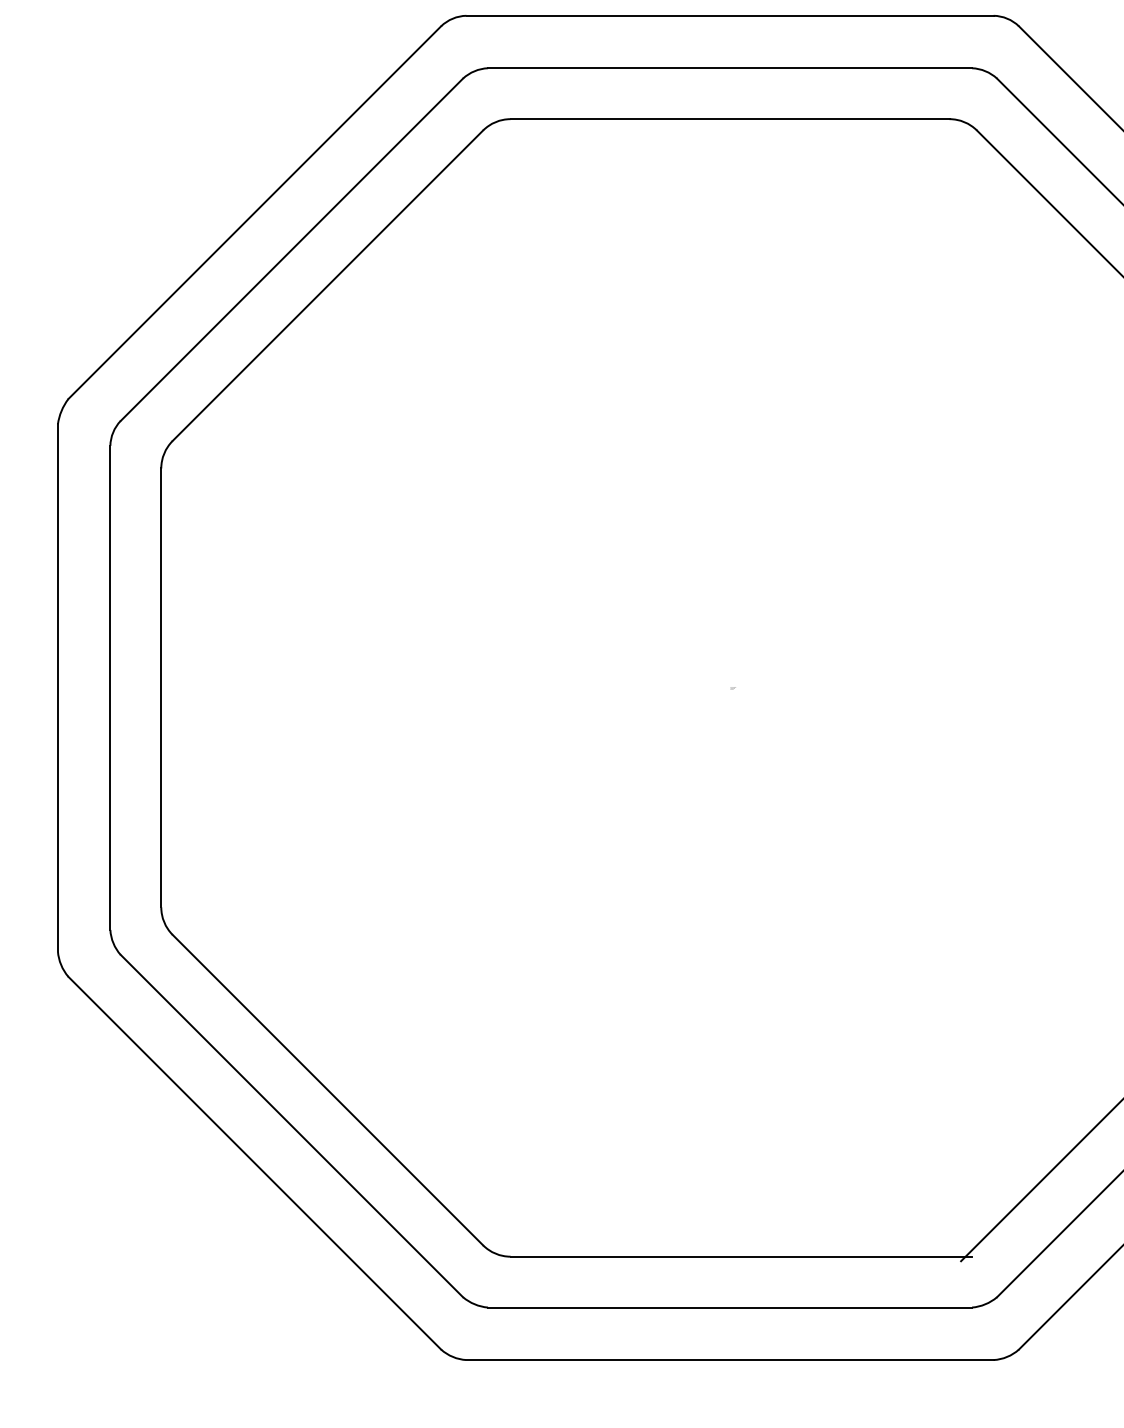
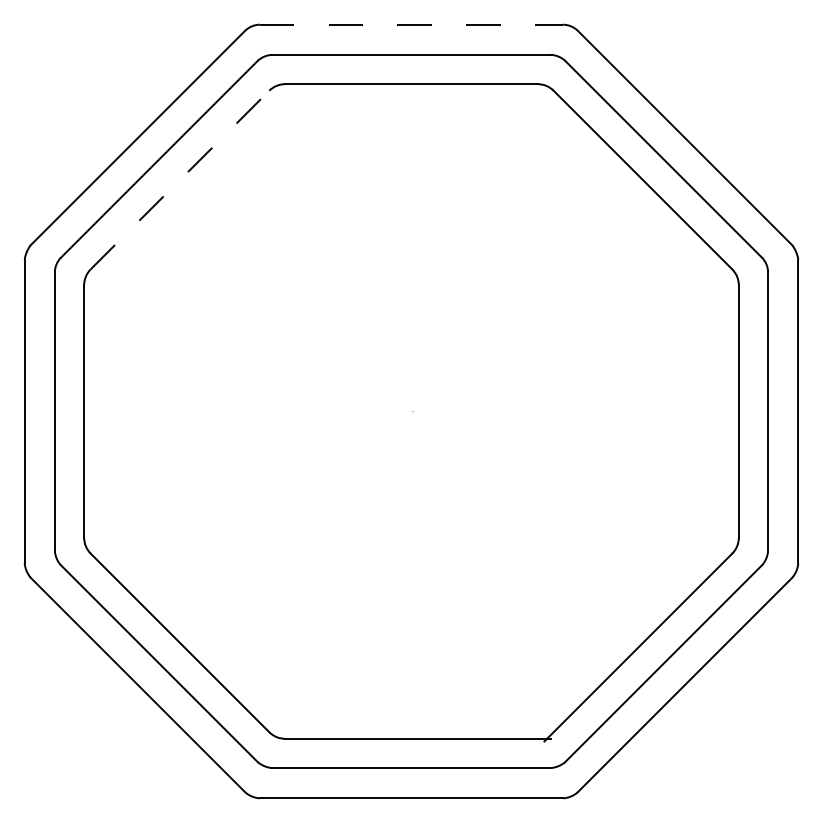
line: (730, 15) -> (411, 24), solid -> dashed
line: (328, 284) -> (180, 179), solid -> dashed

